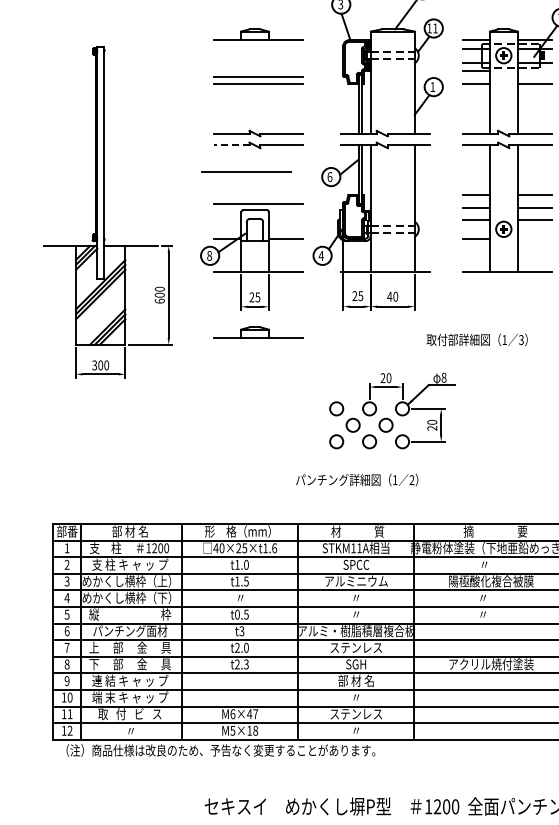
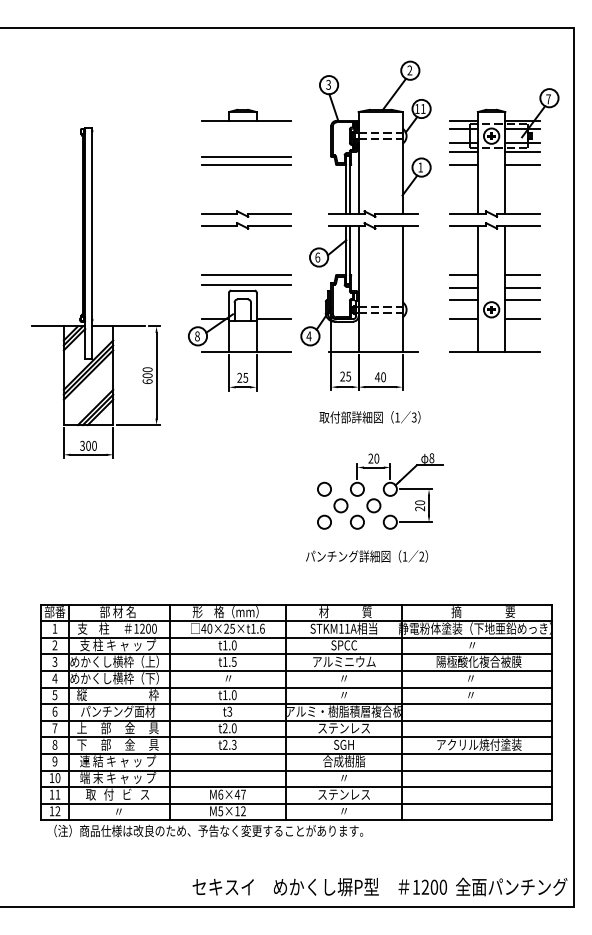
line: (534, 71) -> (522, 151), added
line: (231, 145) -> (219, 225), dashed -> solid
line: (246, 171) -> (246, 274), moved
line: (534, 239) -> (522, 319), added
part: (258, 332) -> (246, 412), removed
text: (476, 340) -> (369, 417), moved
text: (356, 480) -> (366, 556), moved
text: (241, 615) -> (229, 695), t0.5 -> t1.0
text: (356, 681) -> (344, 761), 部 材 名 -> 合成樹脂
text: (255, 731) -> (243, 811), M5×18 -> M5×12

